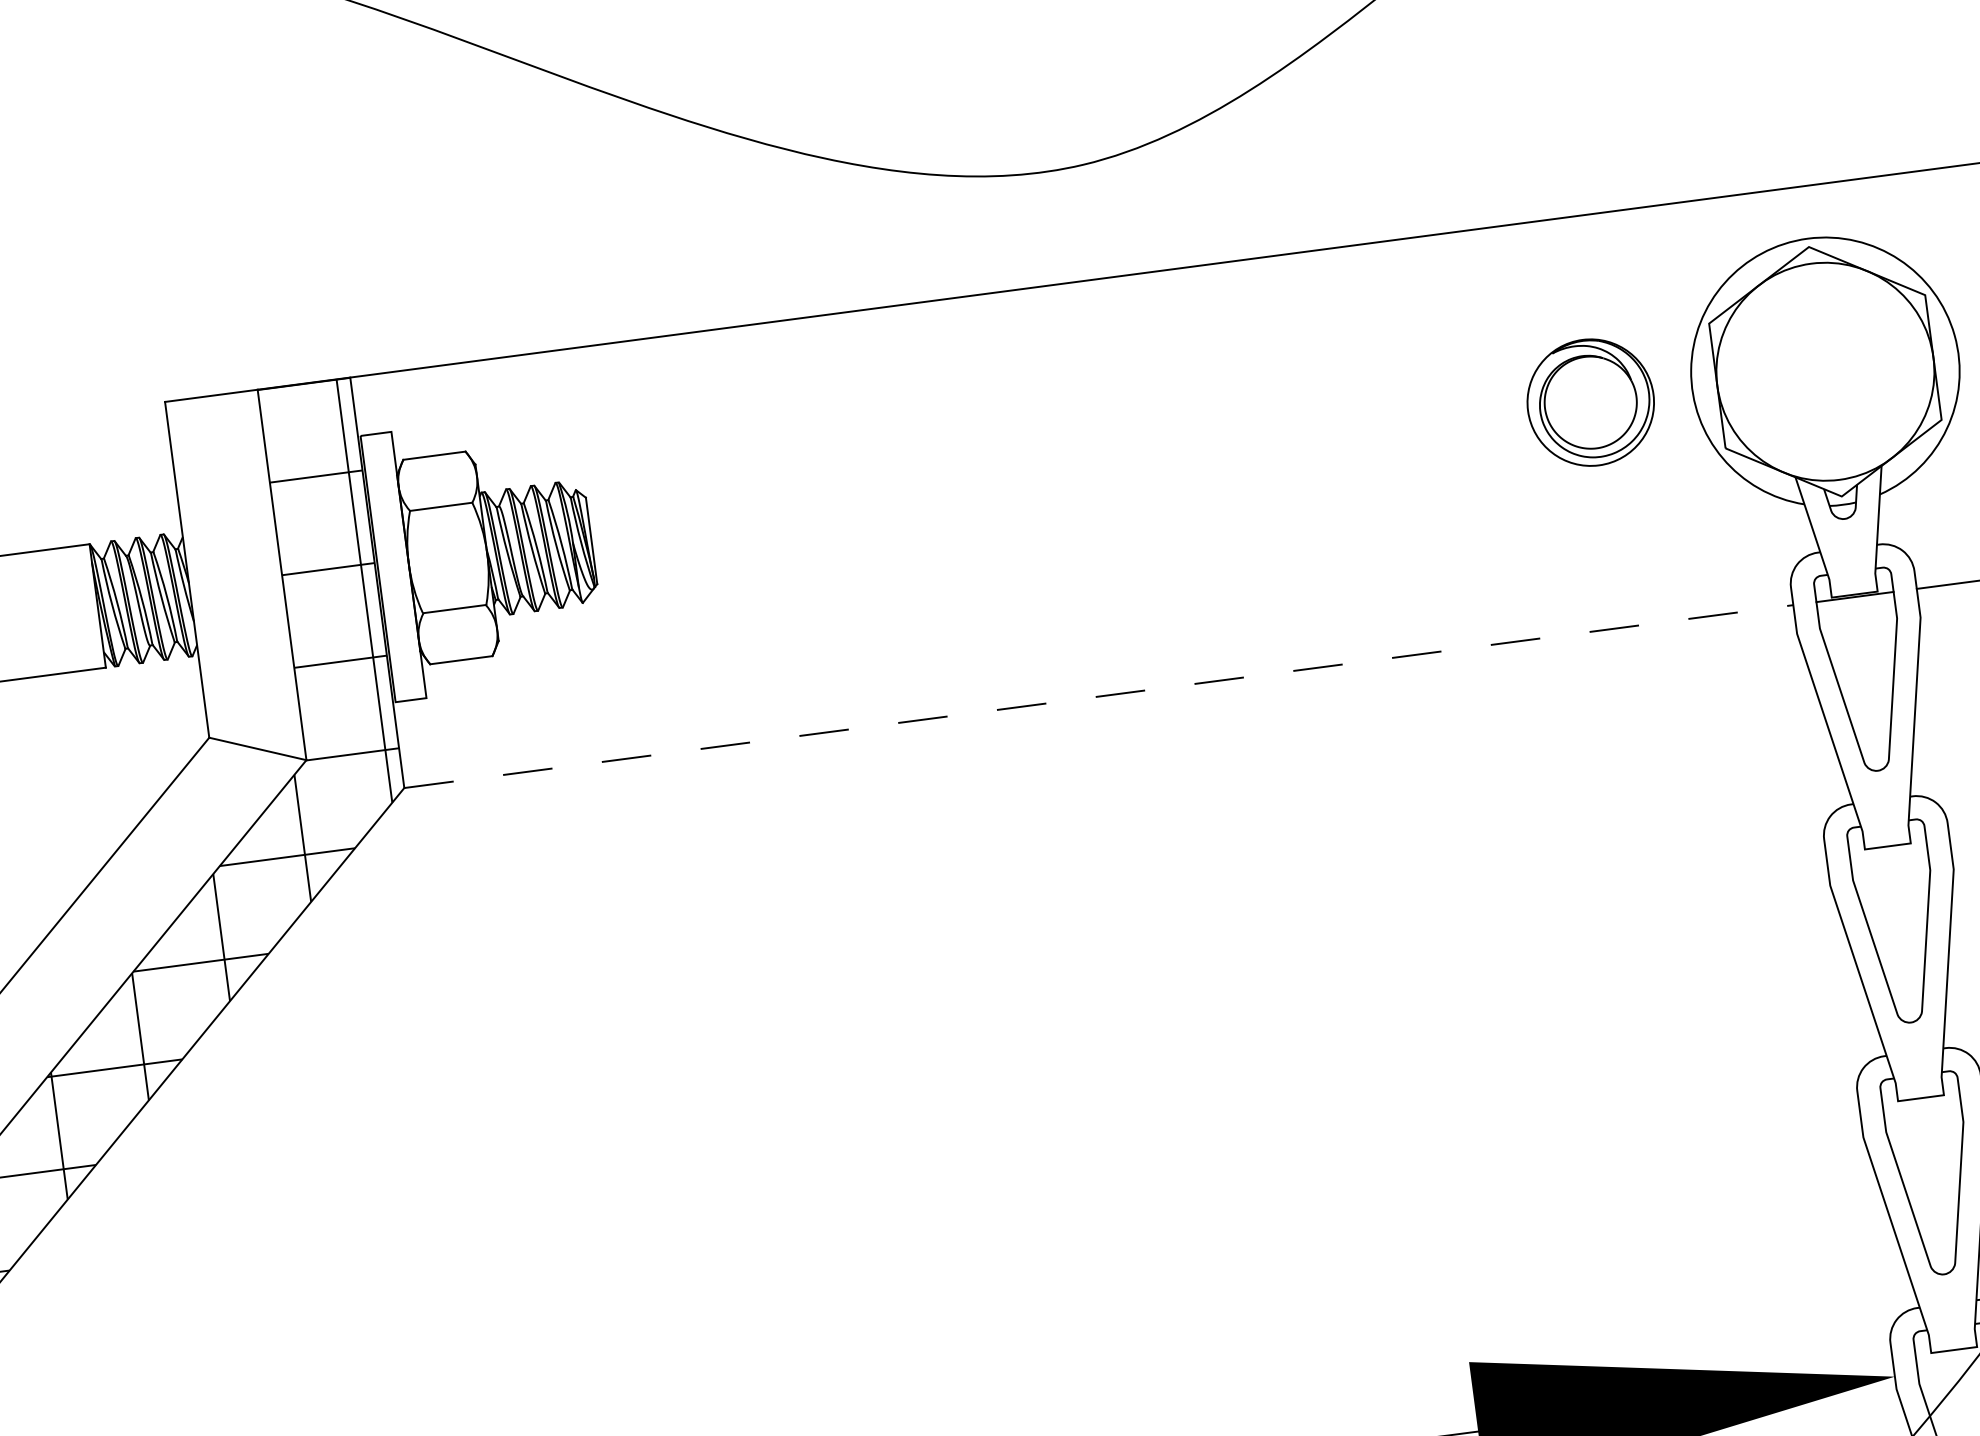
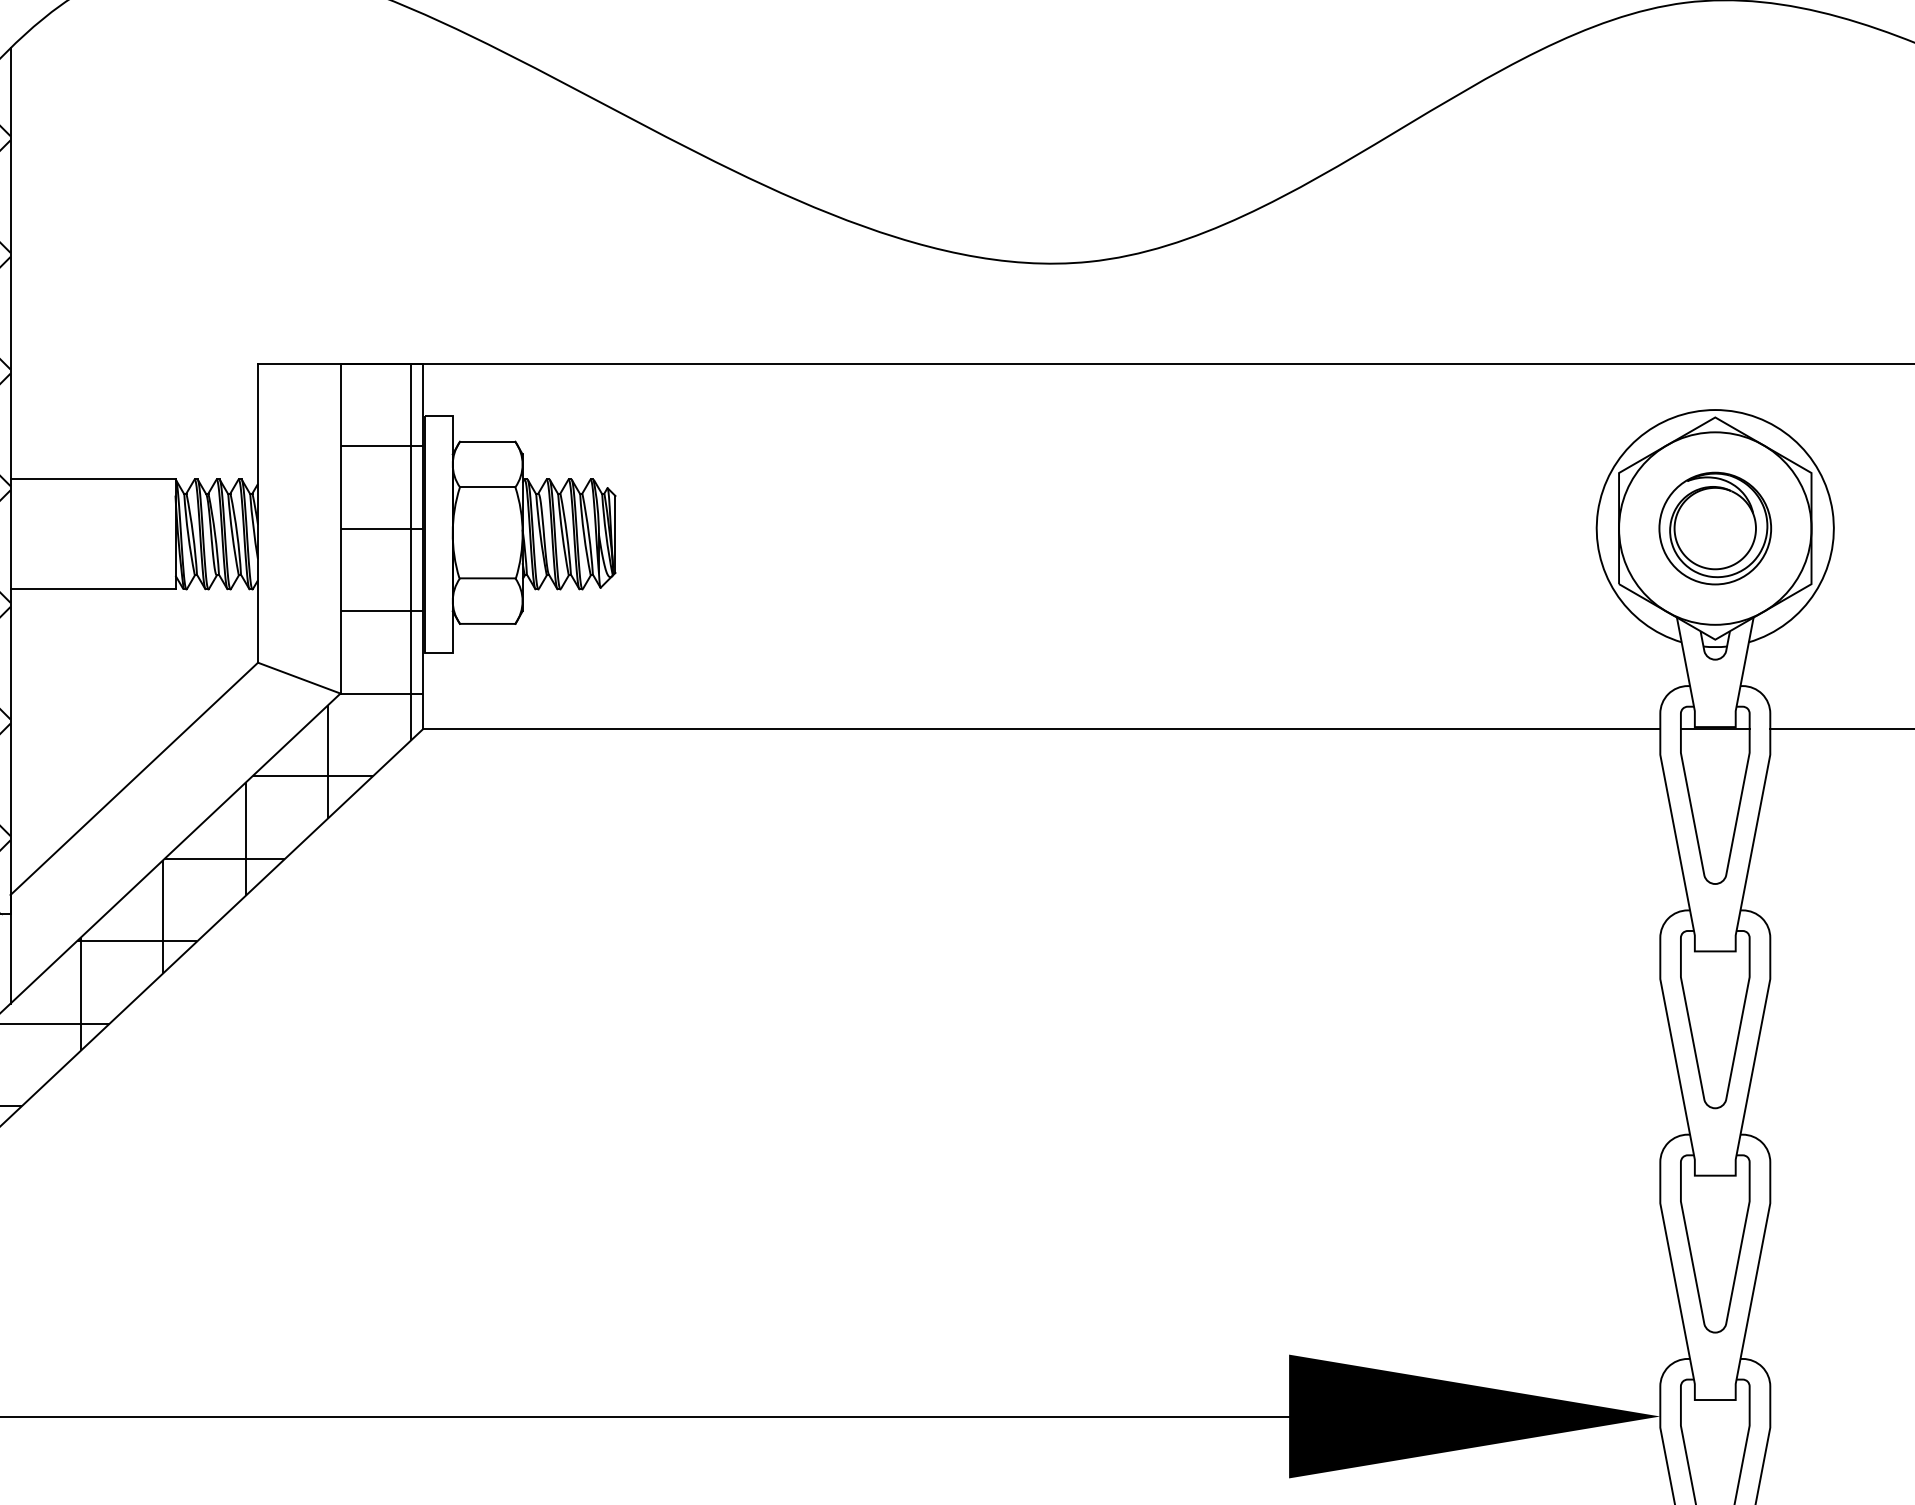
part: (1590, 402) -> (1715, 528), moved
line: (1098, 696) -> (1041, 729), dashed -> solid

